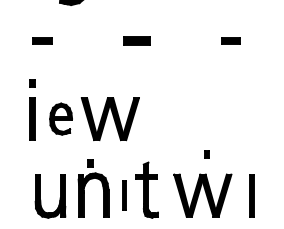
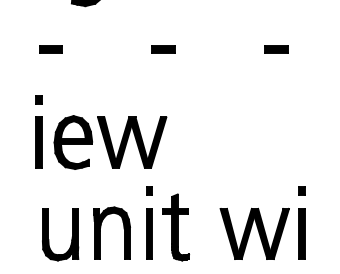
part: (136, 41) -> (163, 49), size x0.71
part: (60, 119) -> (72, 142), size x1.43
part: (206, 154) -> (301, 190), moved
part: (90, 162) -> (149, 190), moved
part: (124, 195) -> (149, 233), size x1.43
part: (202, 195) -> (254, 233), moved

